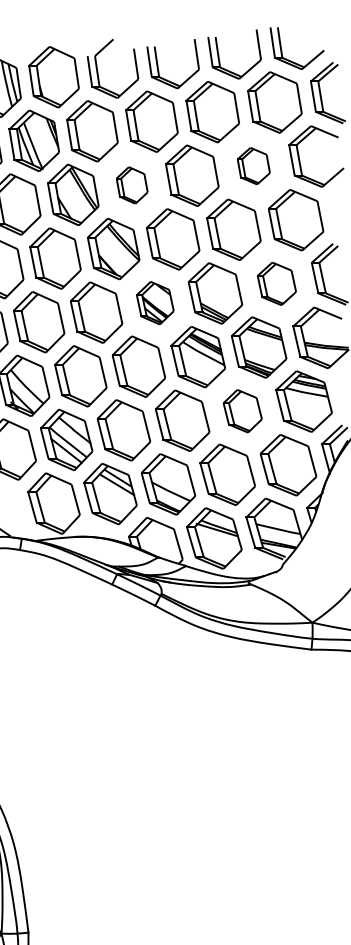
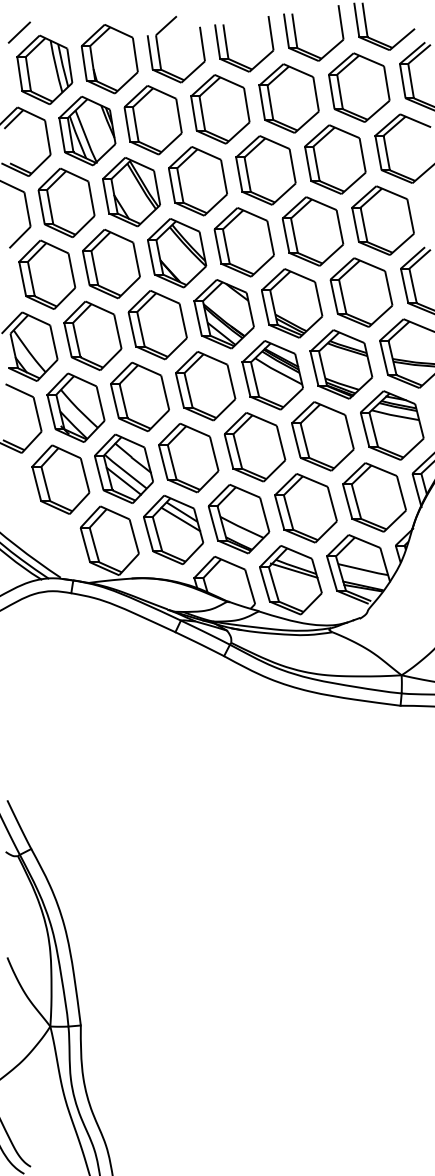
part: (253, 166) -> (335, 159), size x1.67
part: (131, 185) -> (197, 181), size x1.67
part: (276, 283) -> (361, 292), size x1.43
part: (154, 303) -> (223, 314), size x1.43
part: (242, 411) -> (322, 436), size x1.43

